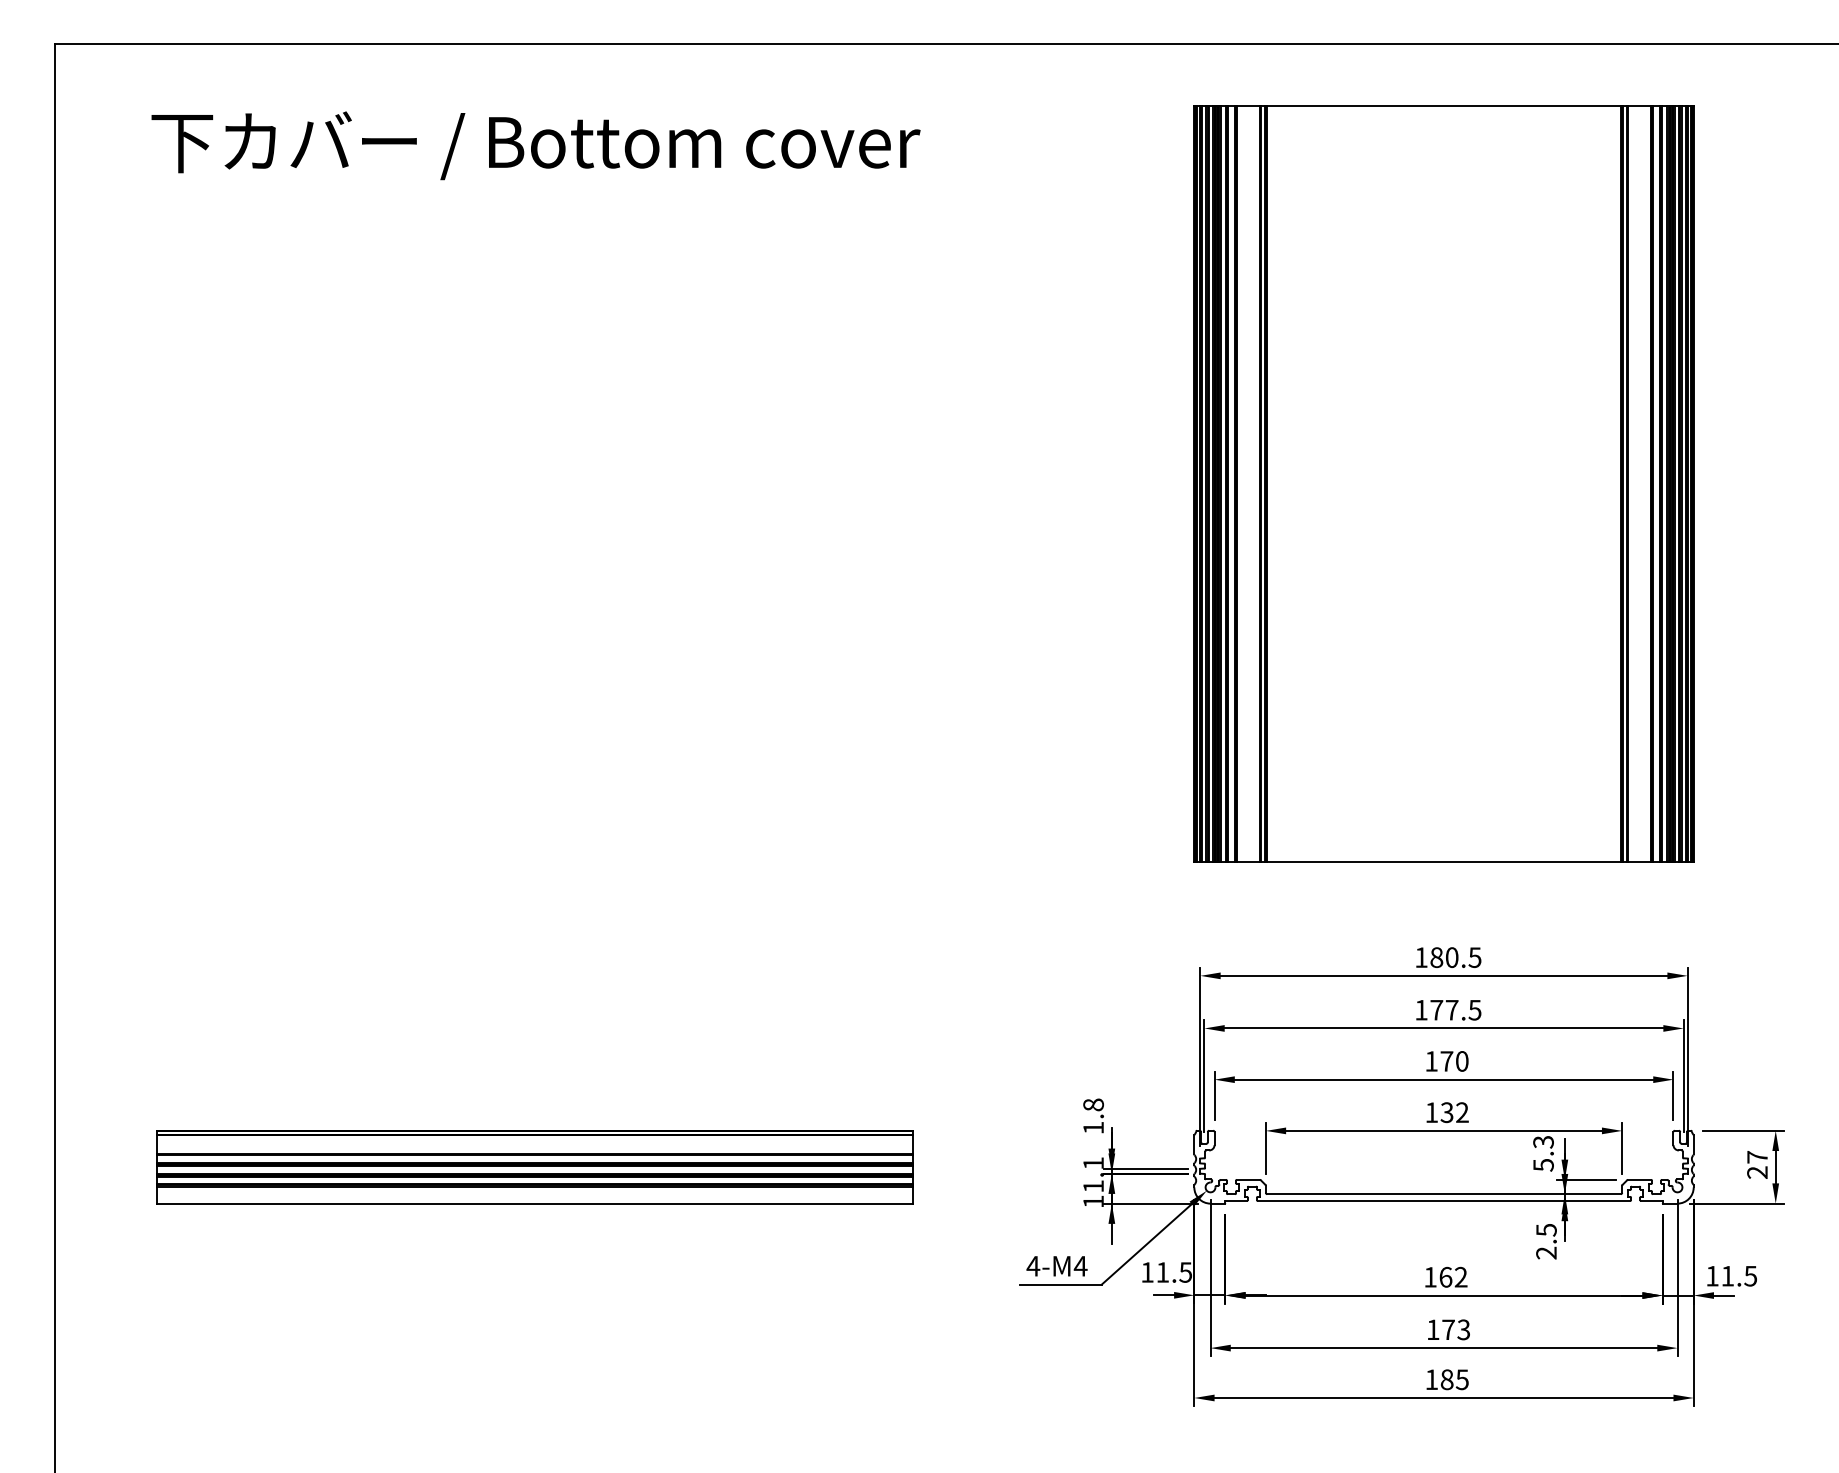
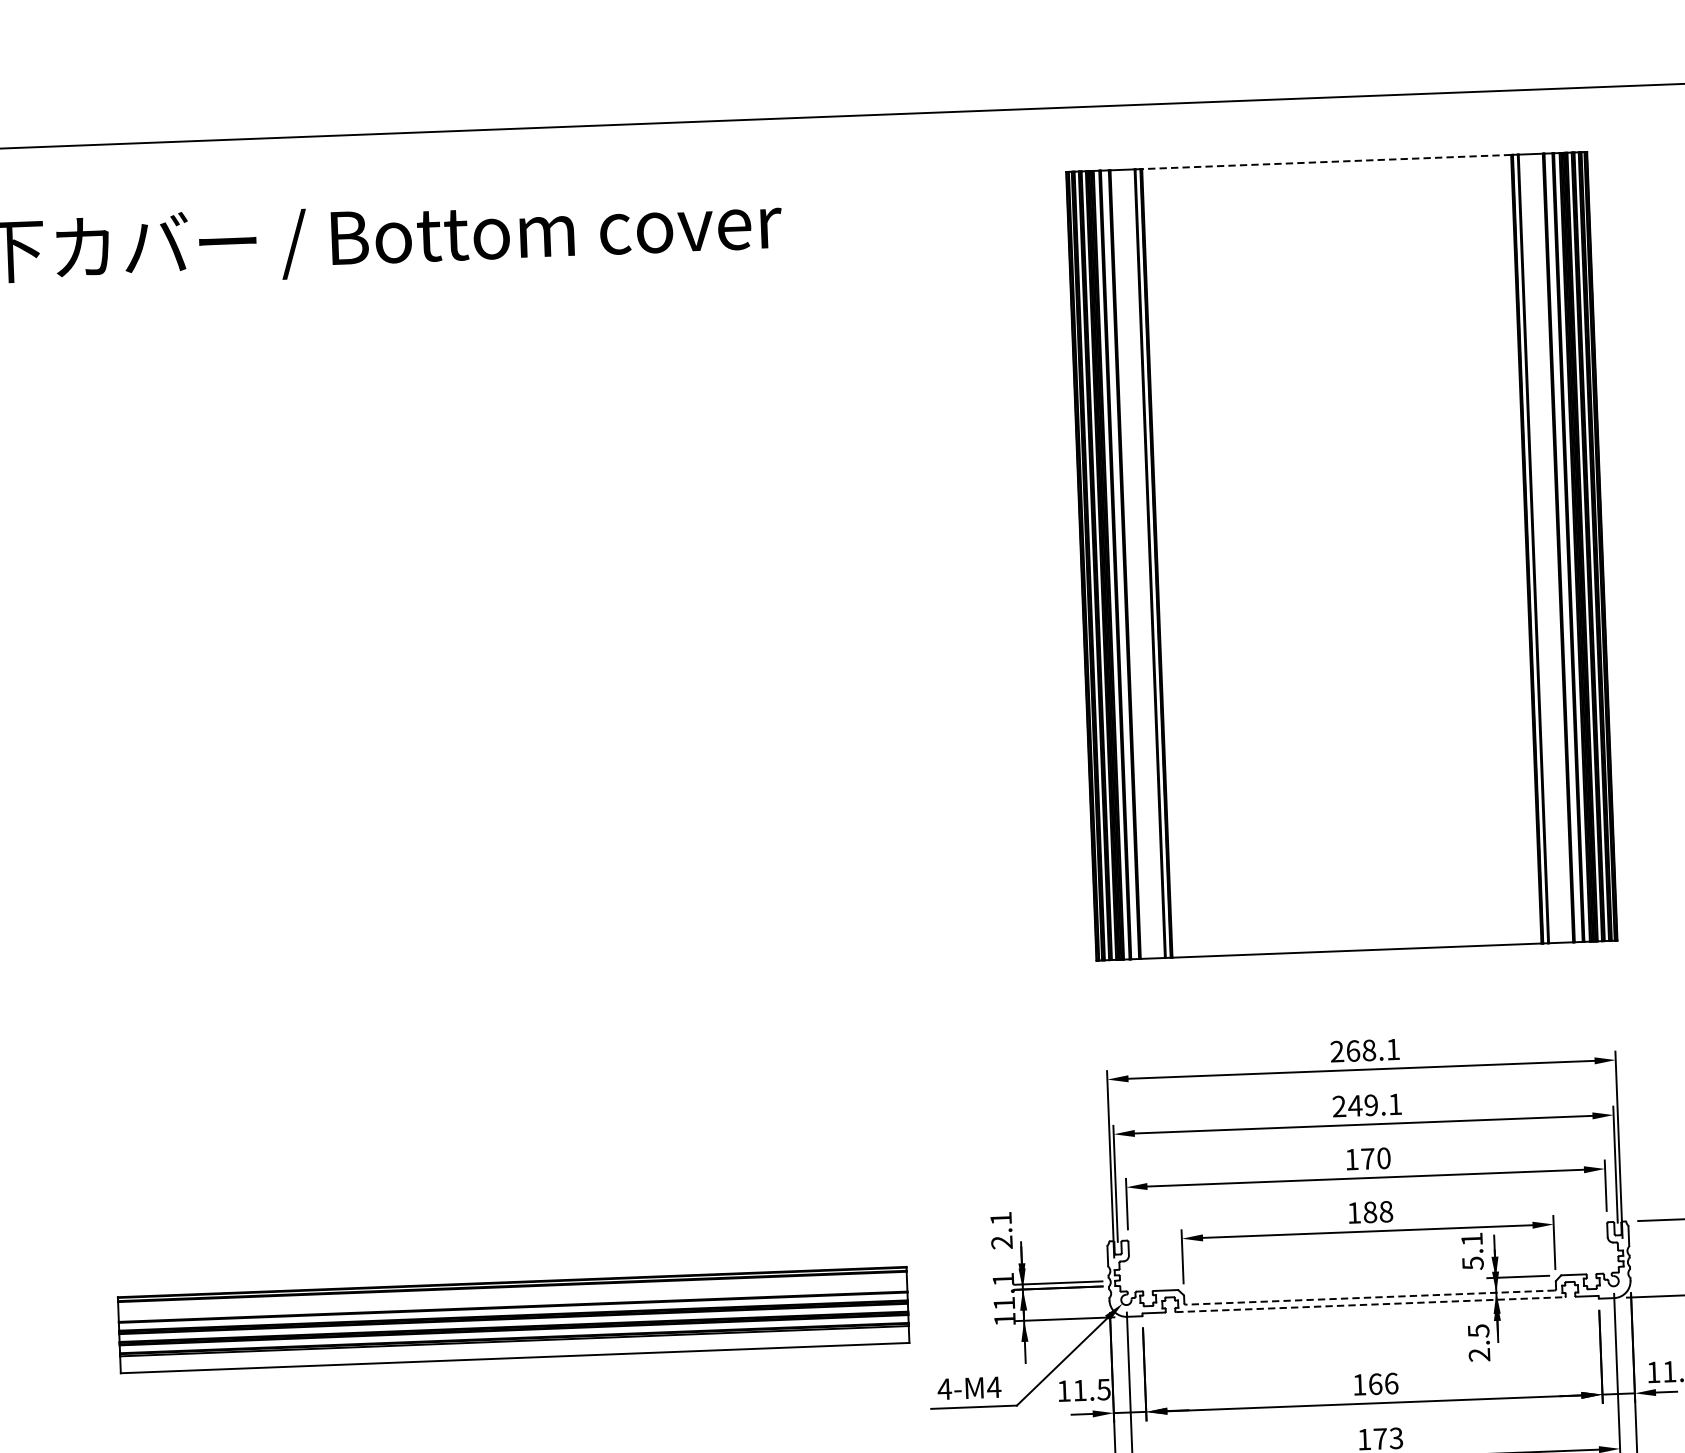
line: (1444, 105) -> (1327, 161), solid -> dashed
text: (1448, 957) -> (1365, 1050), 180.5 -> 268.1
text: (1448, 1009) -> (1367, 1104), 177.5 -> 249.1
text: (1454, 1112) -> (1377, 1211), 132 -> 188
text: (1093, 1116) -> (1001, 1230), 1.8 -> 2.1
text: (1543, 1142) -> (1472, 1239), 5.3 -> 5.1
part: (534, 1167) -> (512, 1320), moved
line: (1444, 1194) -> (1370, 1297), solid -> dashed
line: (1444, 1200) -> (1371, 1304), solid -> dashed
text: (1460, 1276) -> (1390, 1382), 162 -> 166

